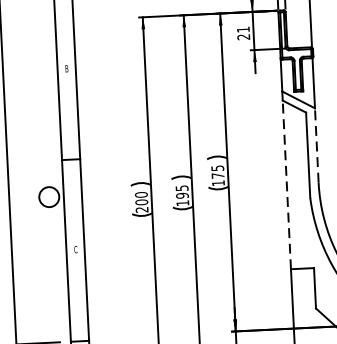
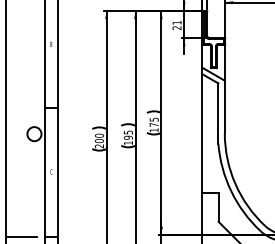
line: (316, 144) -> (224, 106), dashed -> solid
line: (287, 184) -> (202, 133), dashed -> solid

